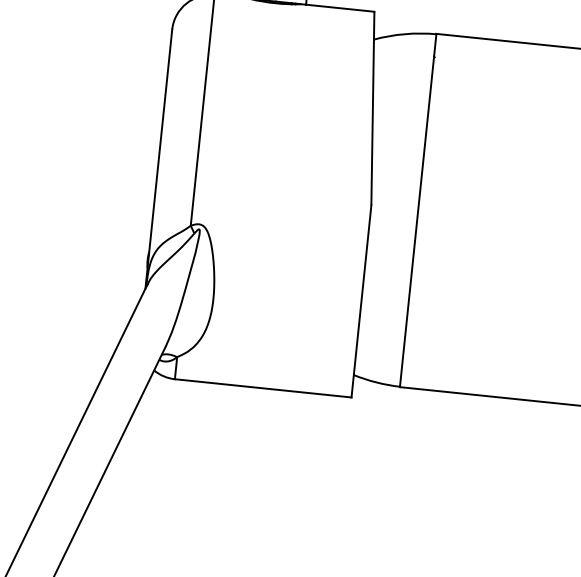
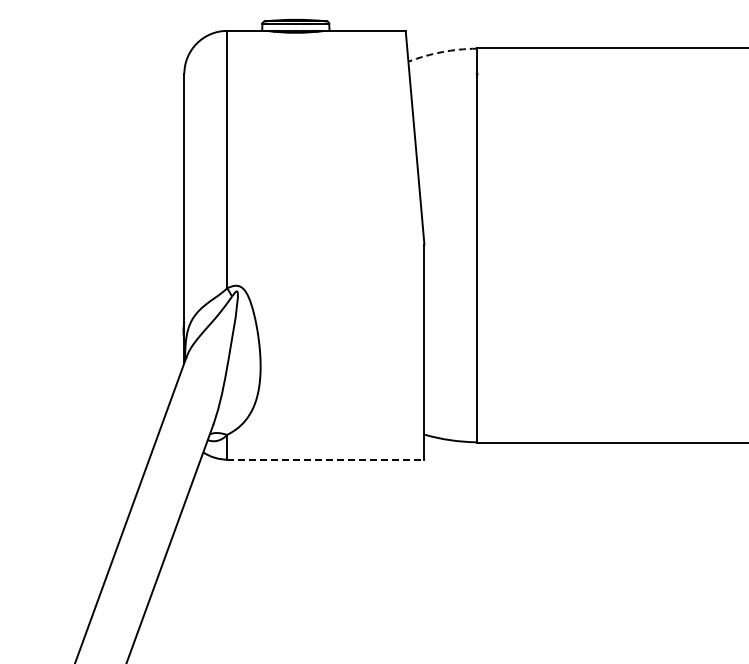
arc: (405, 34) -> (442, 52), solid -> dashed
line: (262, 388) -> (325, 459), solid -> dashed

